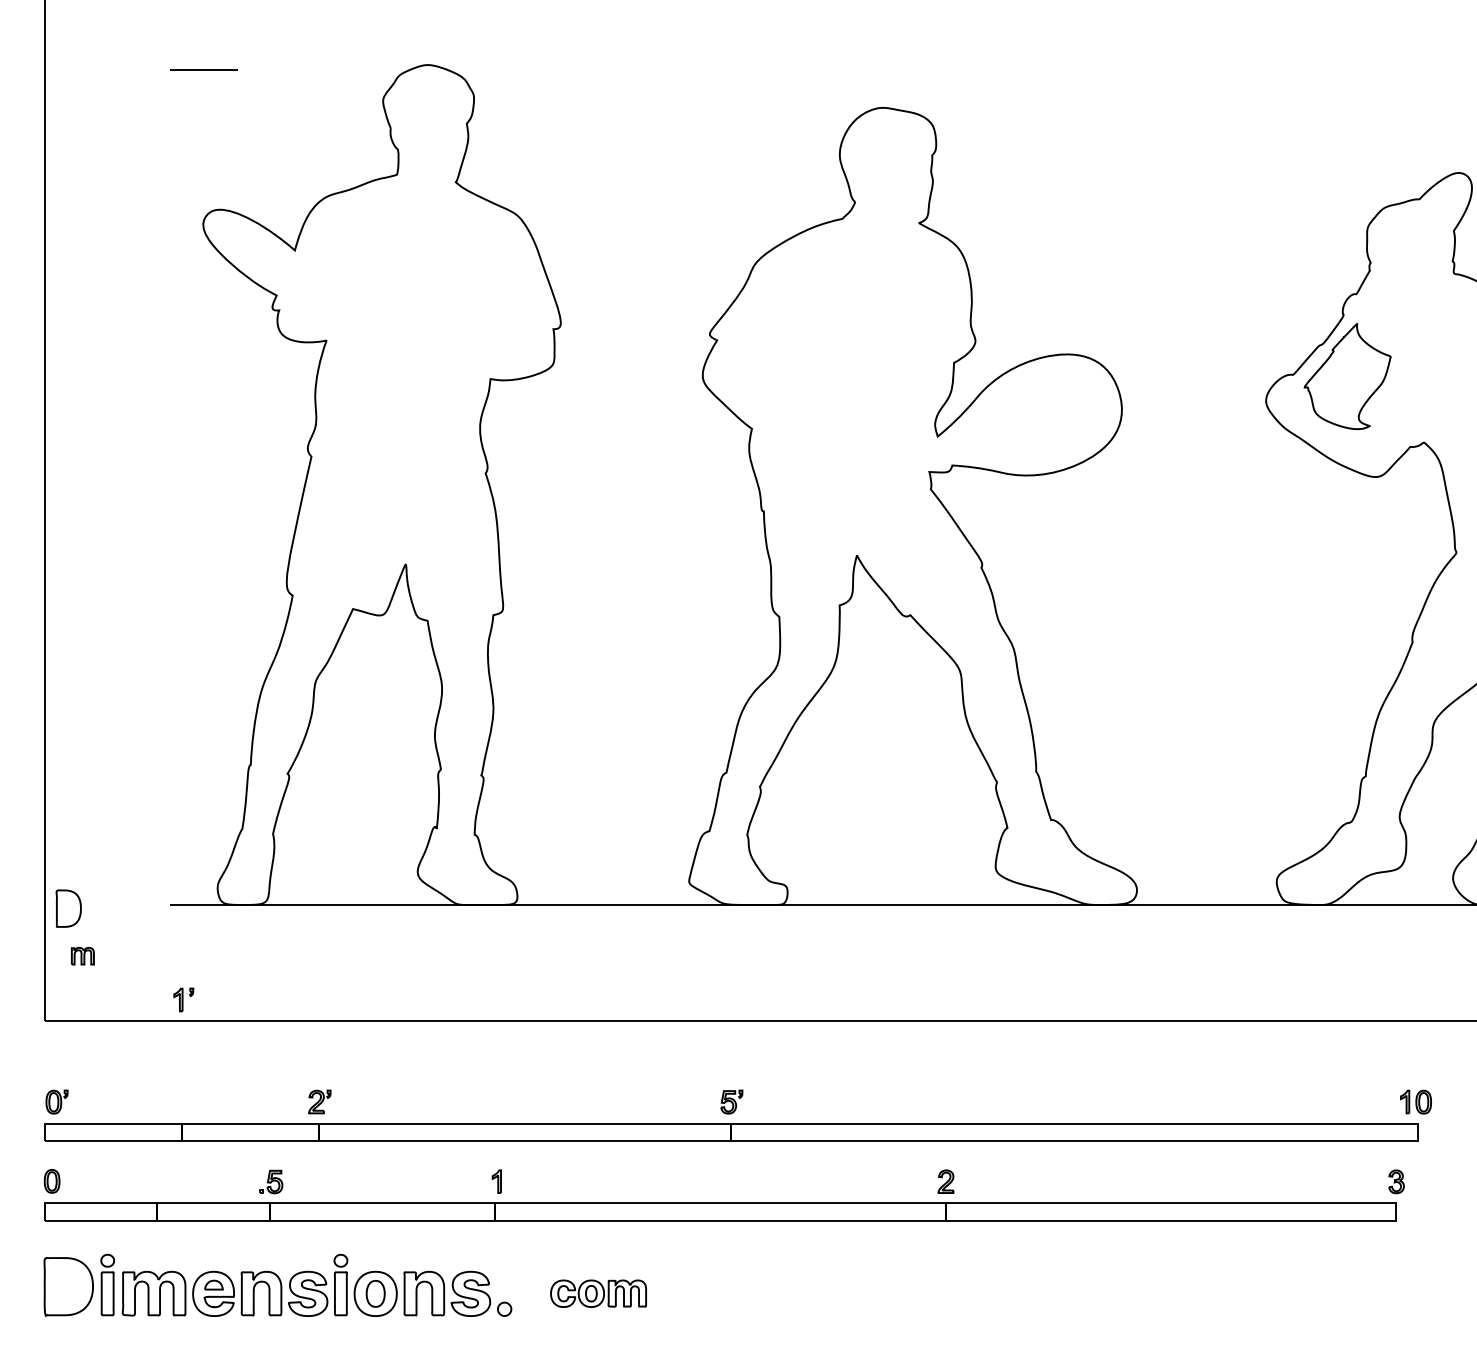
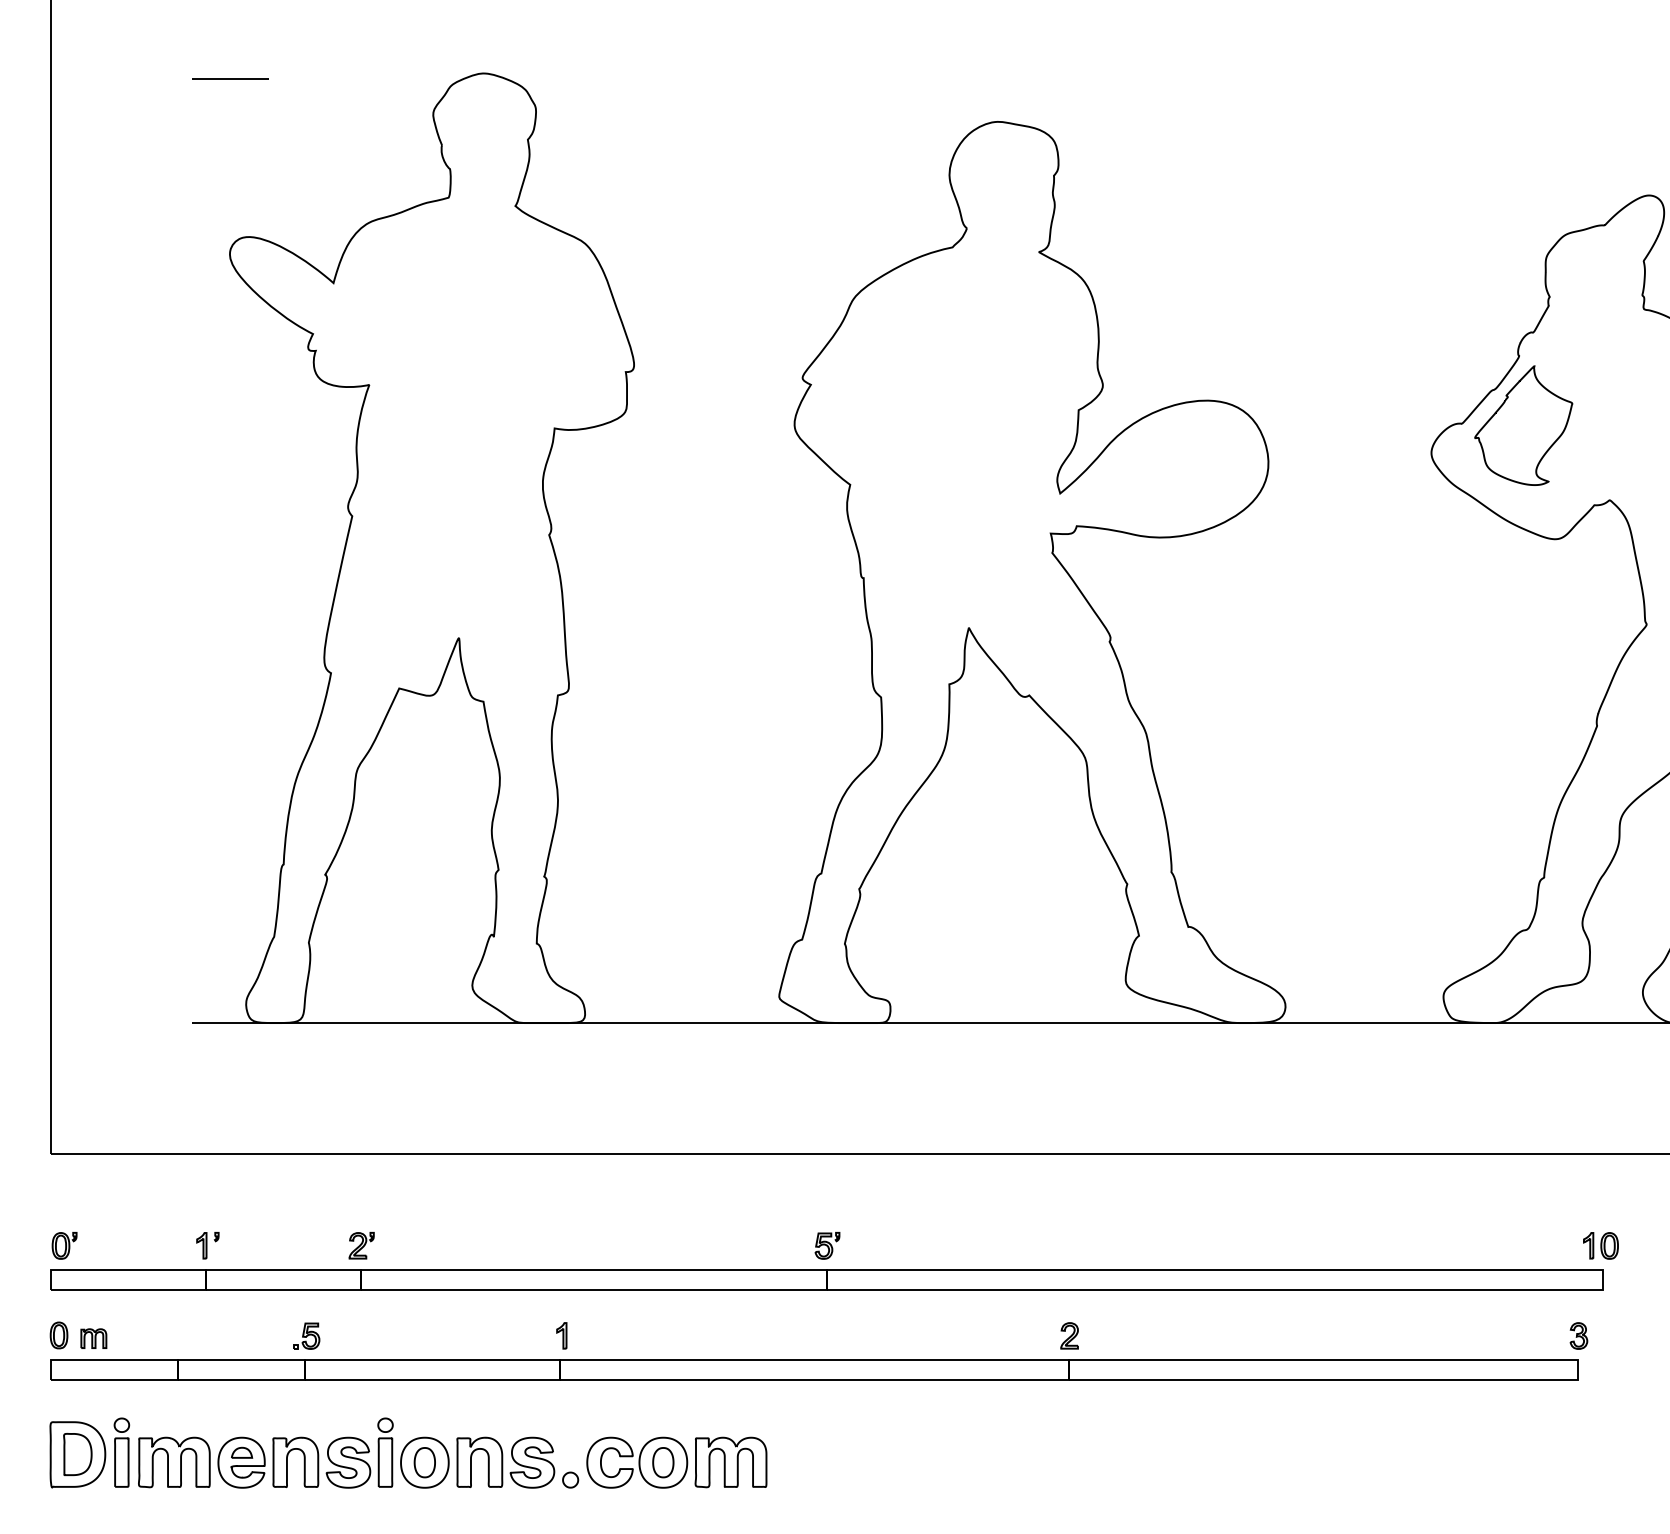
part: (68, 908) -> (77, 1454), moved
part: (82, 955) -> (93, 1337), moved
part: (183, 999) -> (207, 1245), moved
part: (598, 1293) -> (676, 1462), size x1.67

